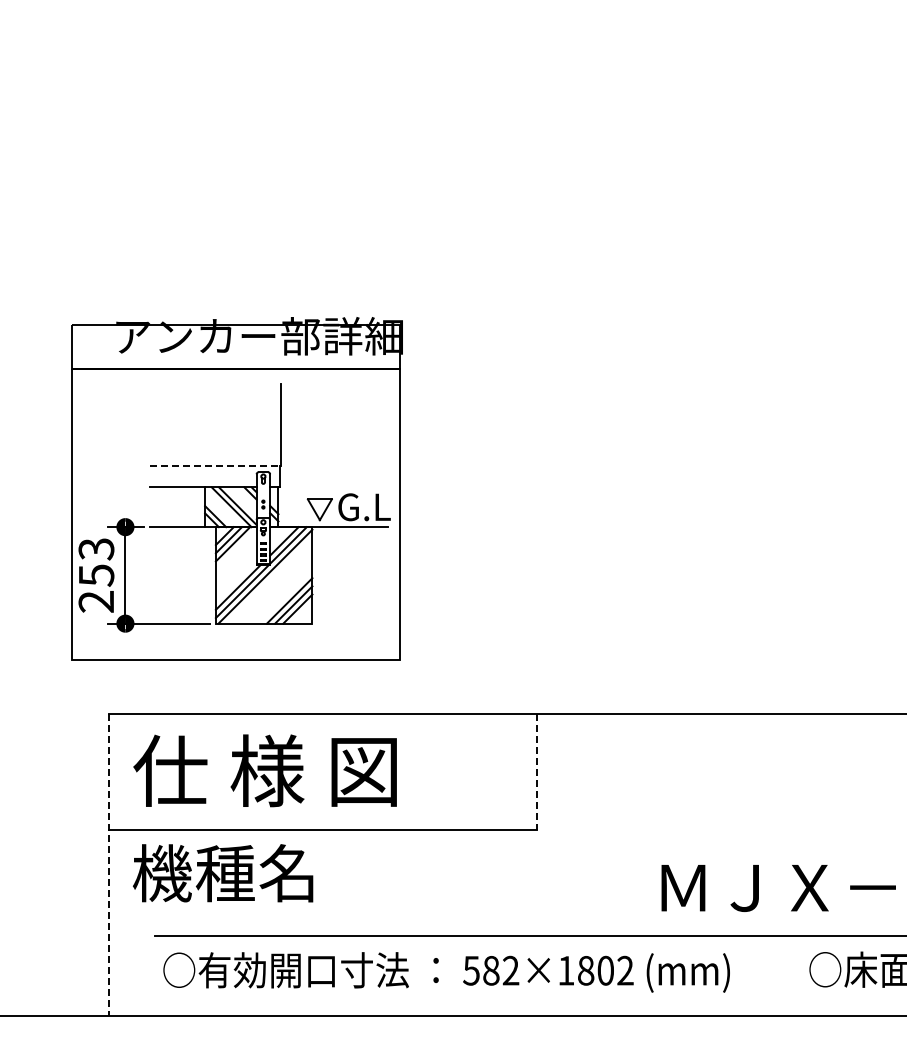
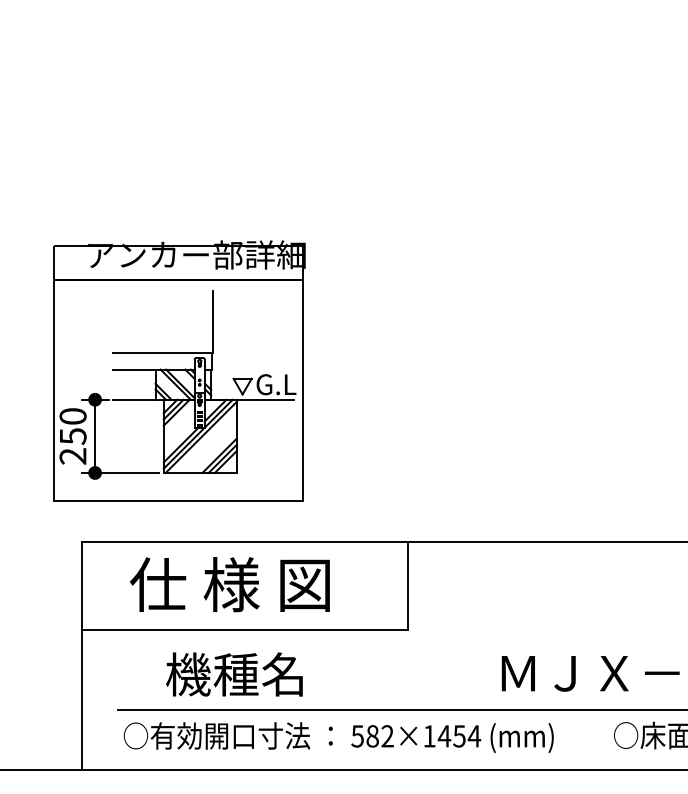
line: (215, 466) -> (163, 353), dashed -> solid
text: (96, 549) -> (73, 416), 253 -> 250
text: (264, 770) -> (229, 584), moved
line: (537, 772) -> (407, 585), dashed -> solid
line: (108, 865) -> (82, 656), dashed -> solid
text: (222, 873) -> (233, 674), moved
text: (605, 970) -> (459, 736), 582×1802 -> 582×1454

